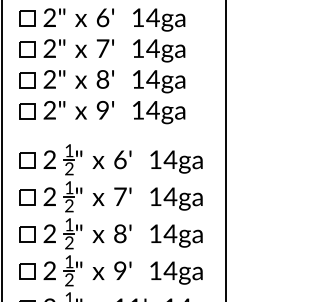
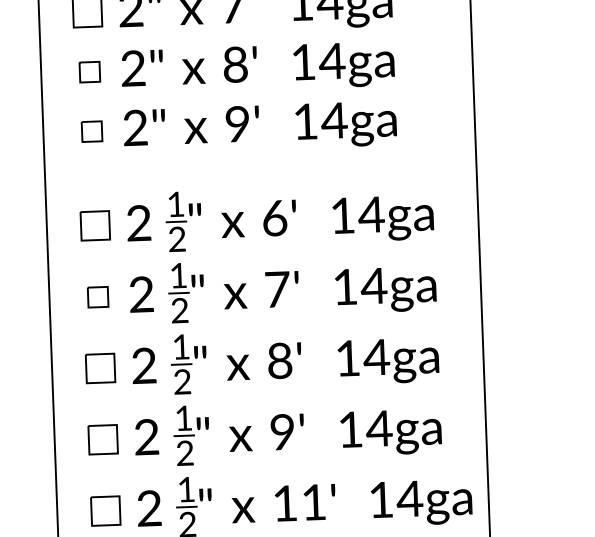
part: (27, 80) -> (90, 72), size x0.7
part: (27, 111) -> (92, 131), size x0.7
part: (27, 197) -> (98, 297), size x0.7

